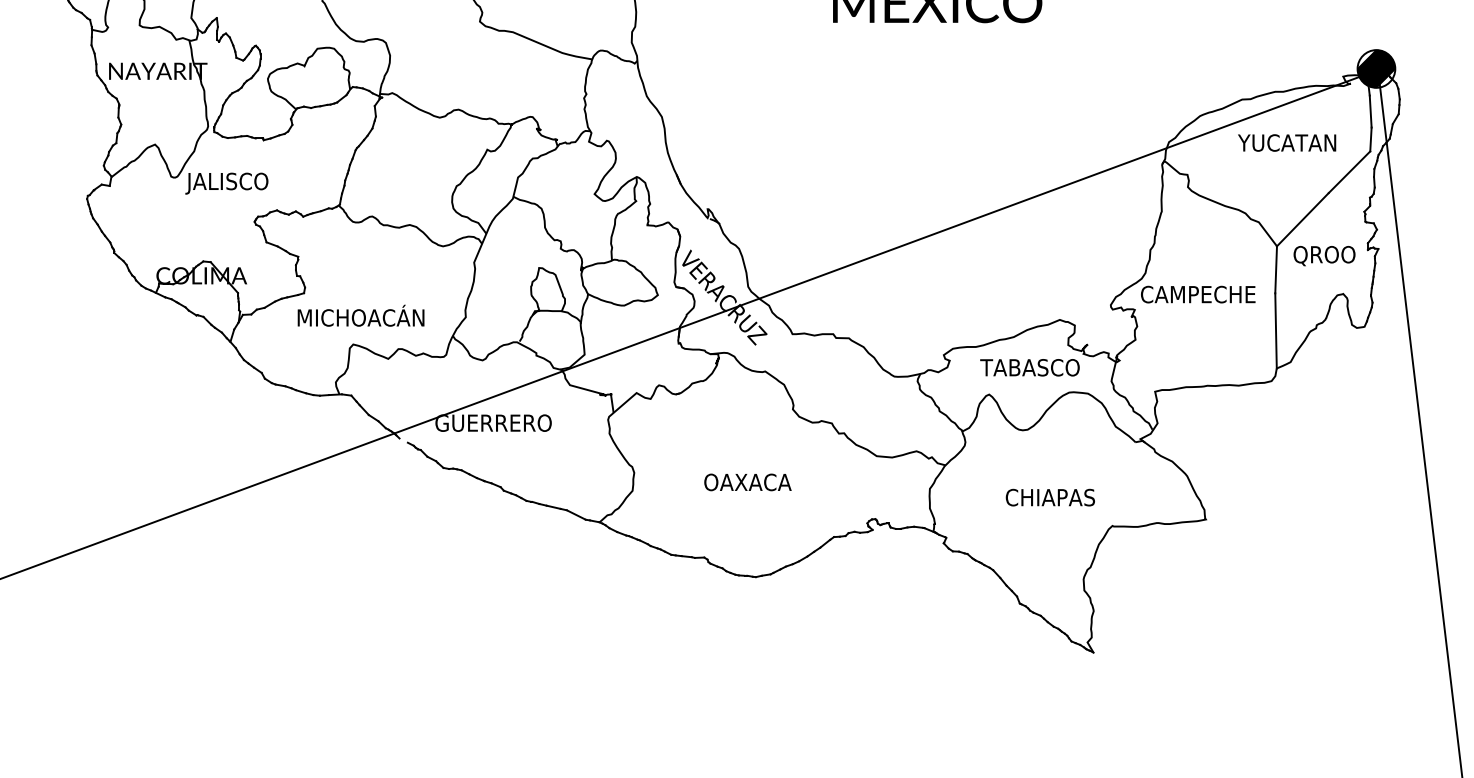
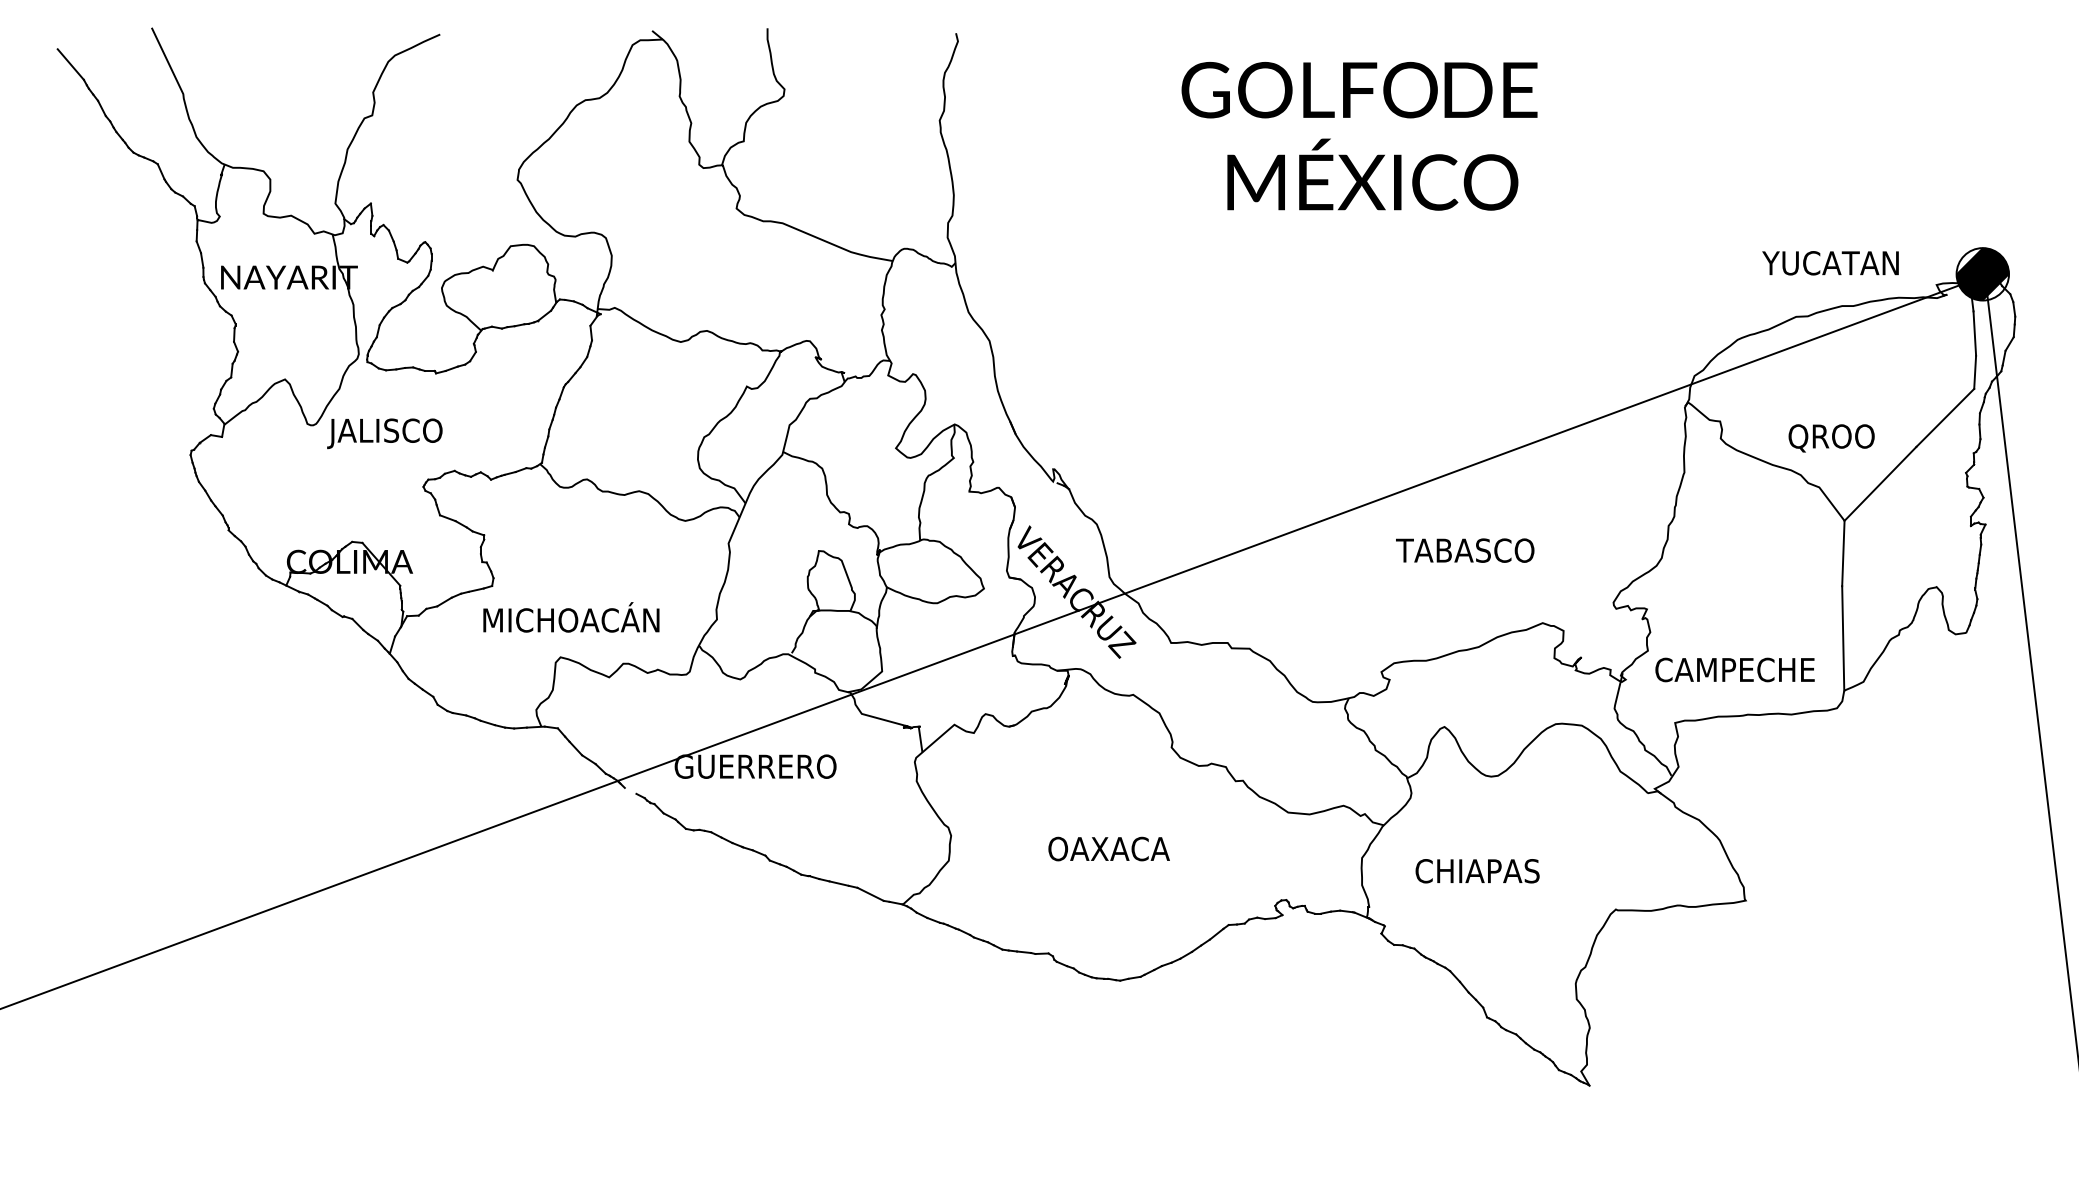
text: (1287, 143) -> (1830, 263), moved
text: (1324, 256) -> (1831, 438), moved
text: (1197, 294) -> (1734, 669), moved
text: (1030, 367) -> (1465, 550), moved
text: (1050, 497) -> (1477, 871), moved

